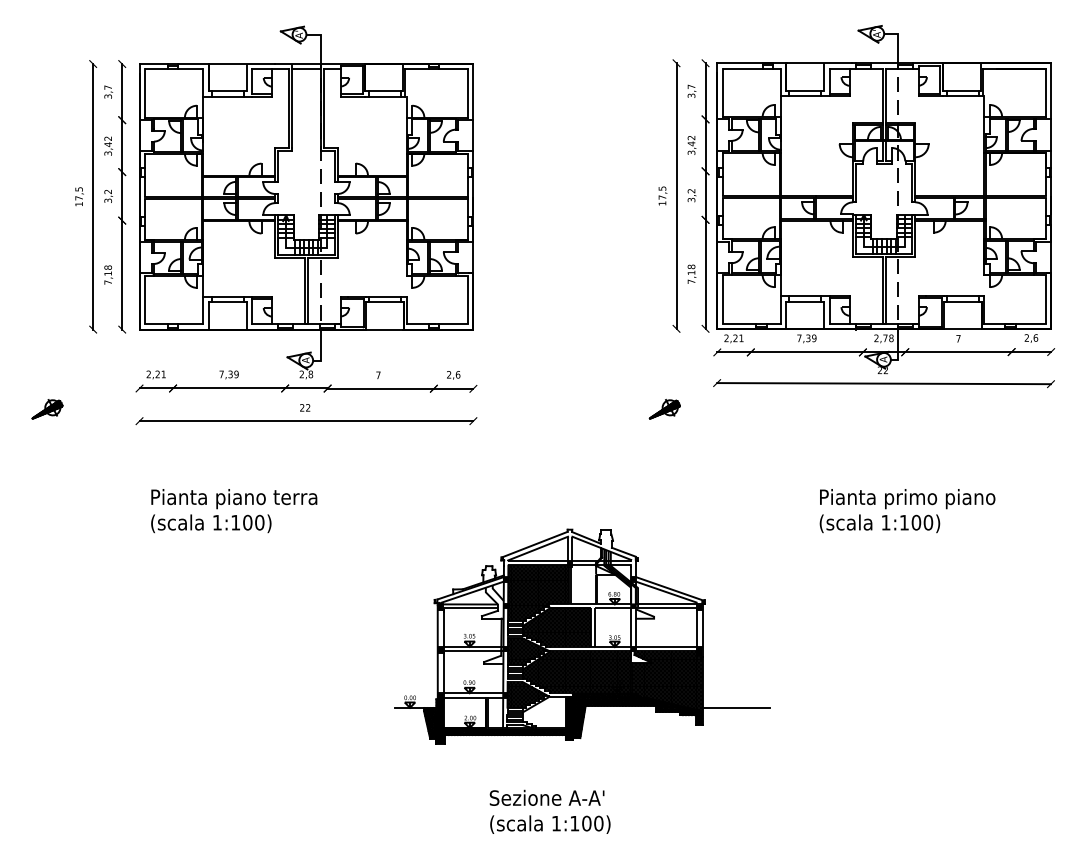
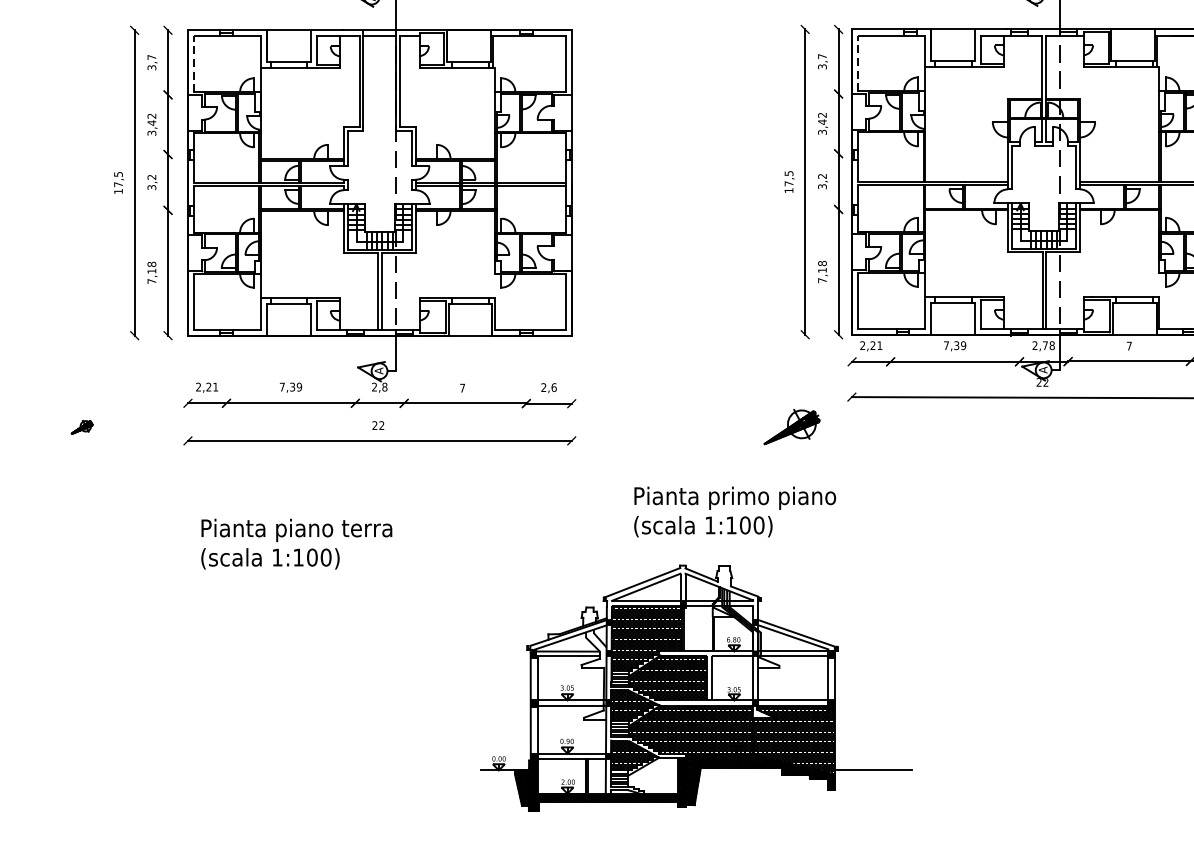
line: (722, 92) -> (858, 63), solid -> dashed
line: (144, 93) -> (193, 64), solid -> dashed
part: (47, 409) -> (82, 427), size x0.6
part: (664, 409) -> (791, 427), size x1.6
text: (907, 511) -> (735, 512), moved

